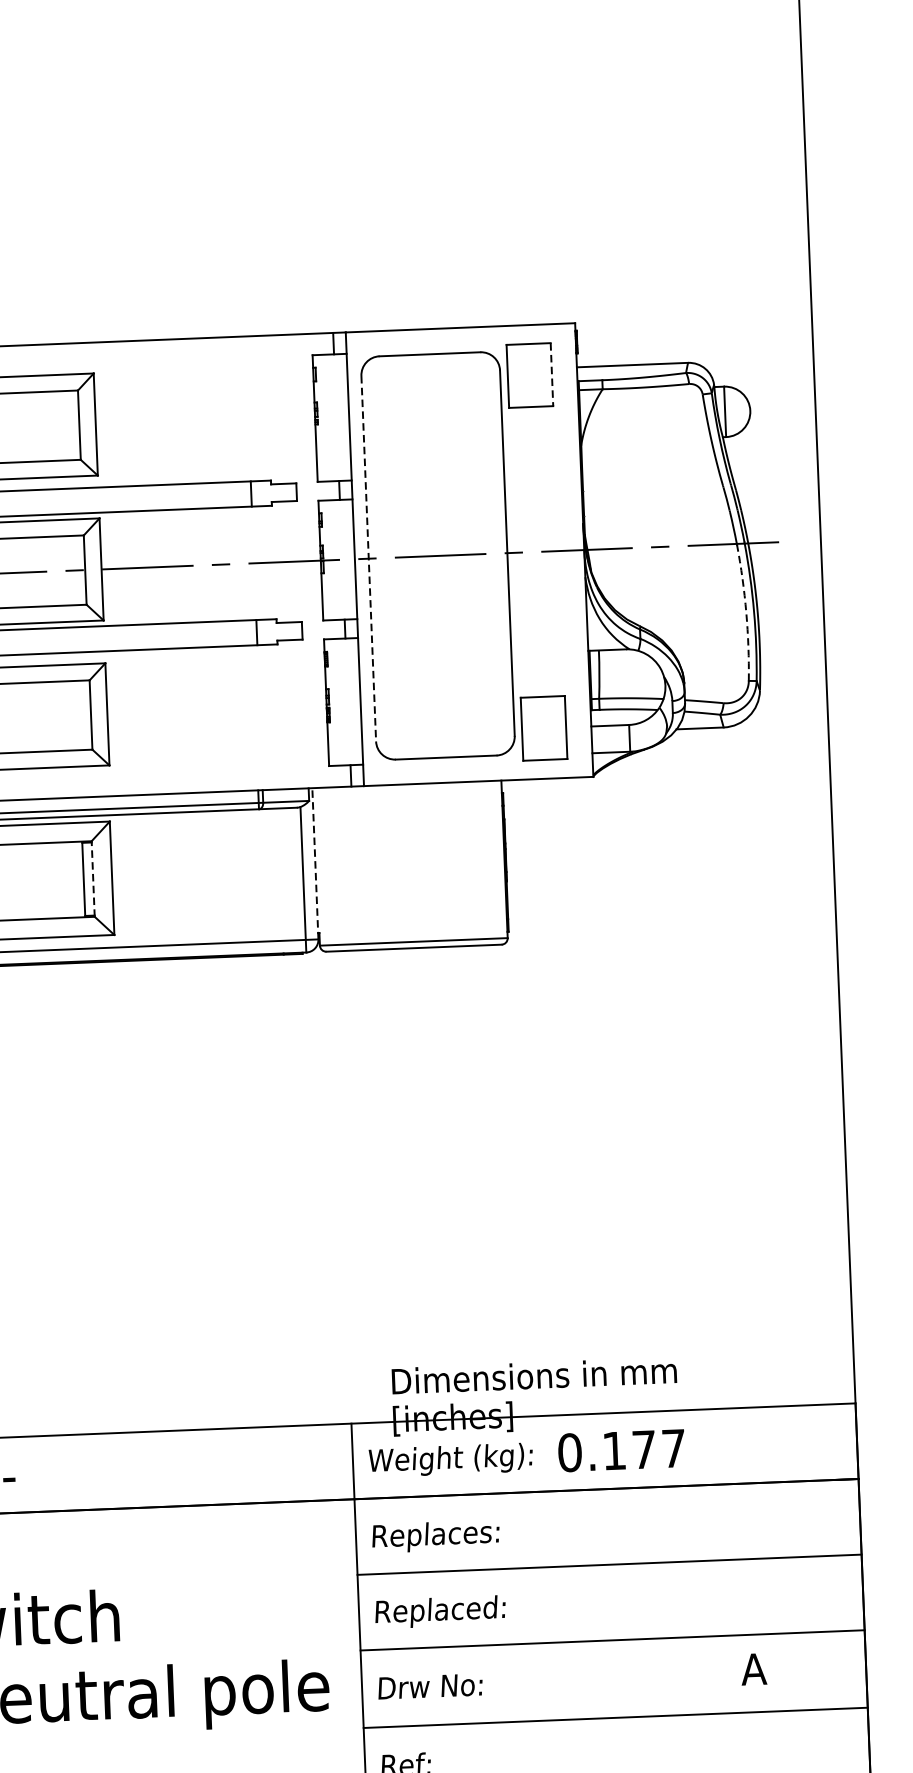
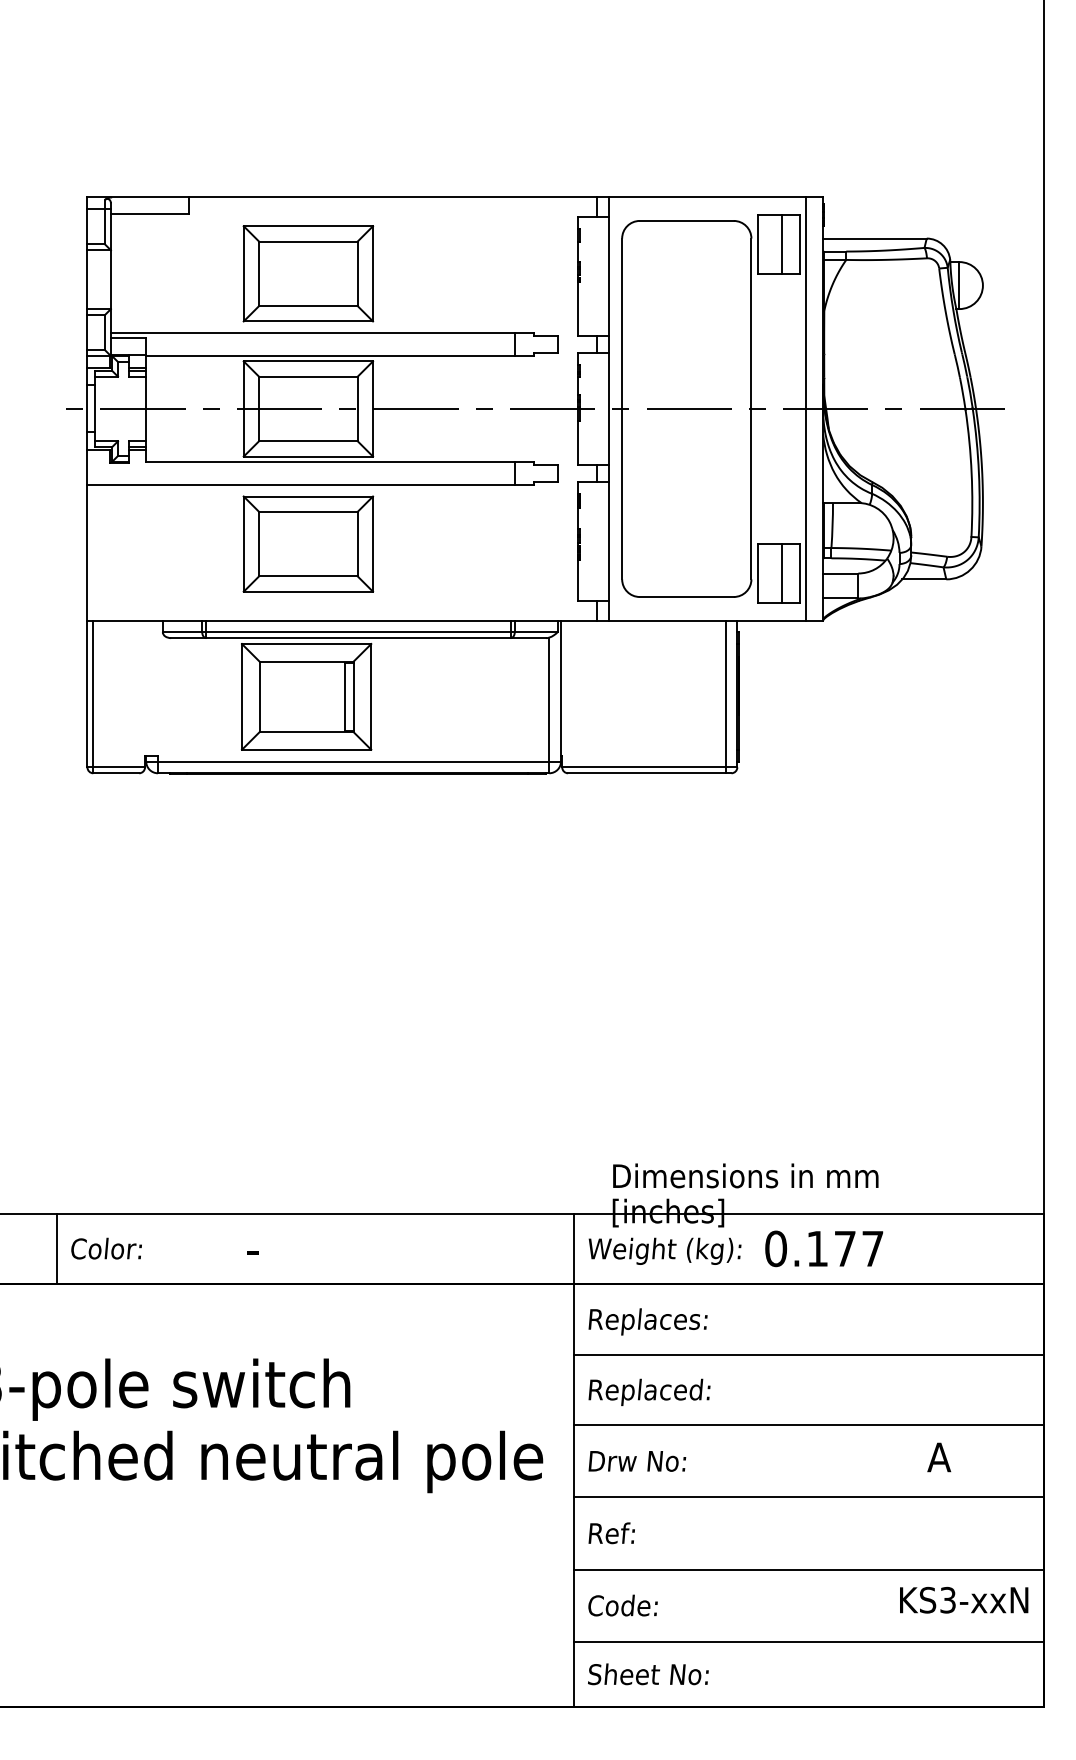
line: (551, 374) -> (799, 244), dashed -> solid
line: (532, 375) -> (781, 244), added
line: (565, 550) -> (805, 408), added
line: (369, 559) -> (622, 409), dashed -> solid
arc: (746, 612) -> (971, 473), dashed -> solid
line: (546, 728) -> (781, 573), added
line: (491, 862) -> (725, 696), added
line: (315, 864) -> (561, 691), dashed -> solid
line: (93, 878) -> (353, 696), dashed -> solid

